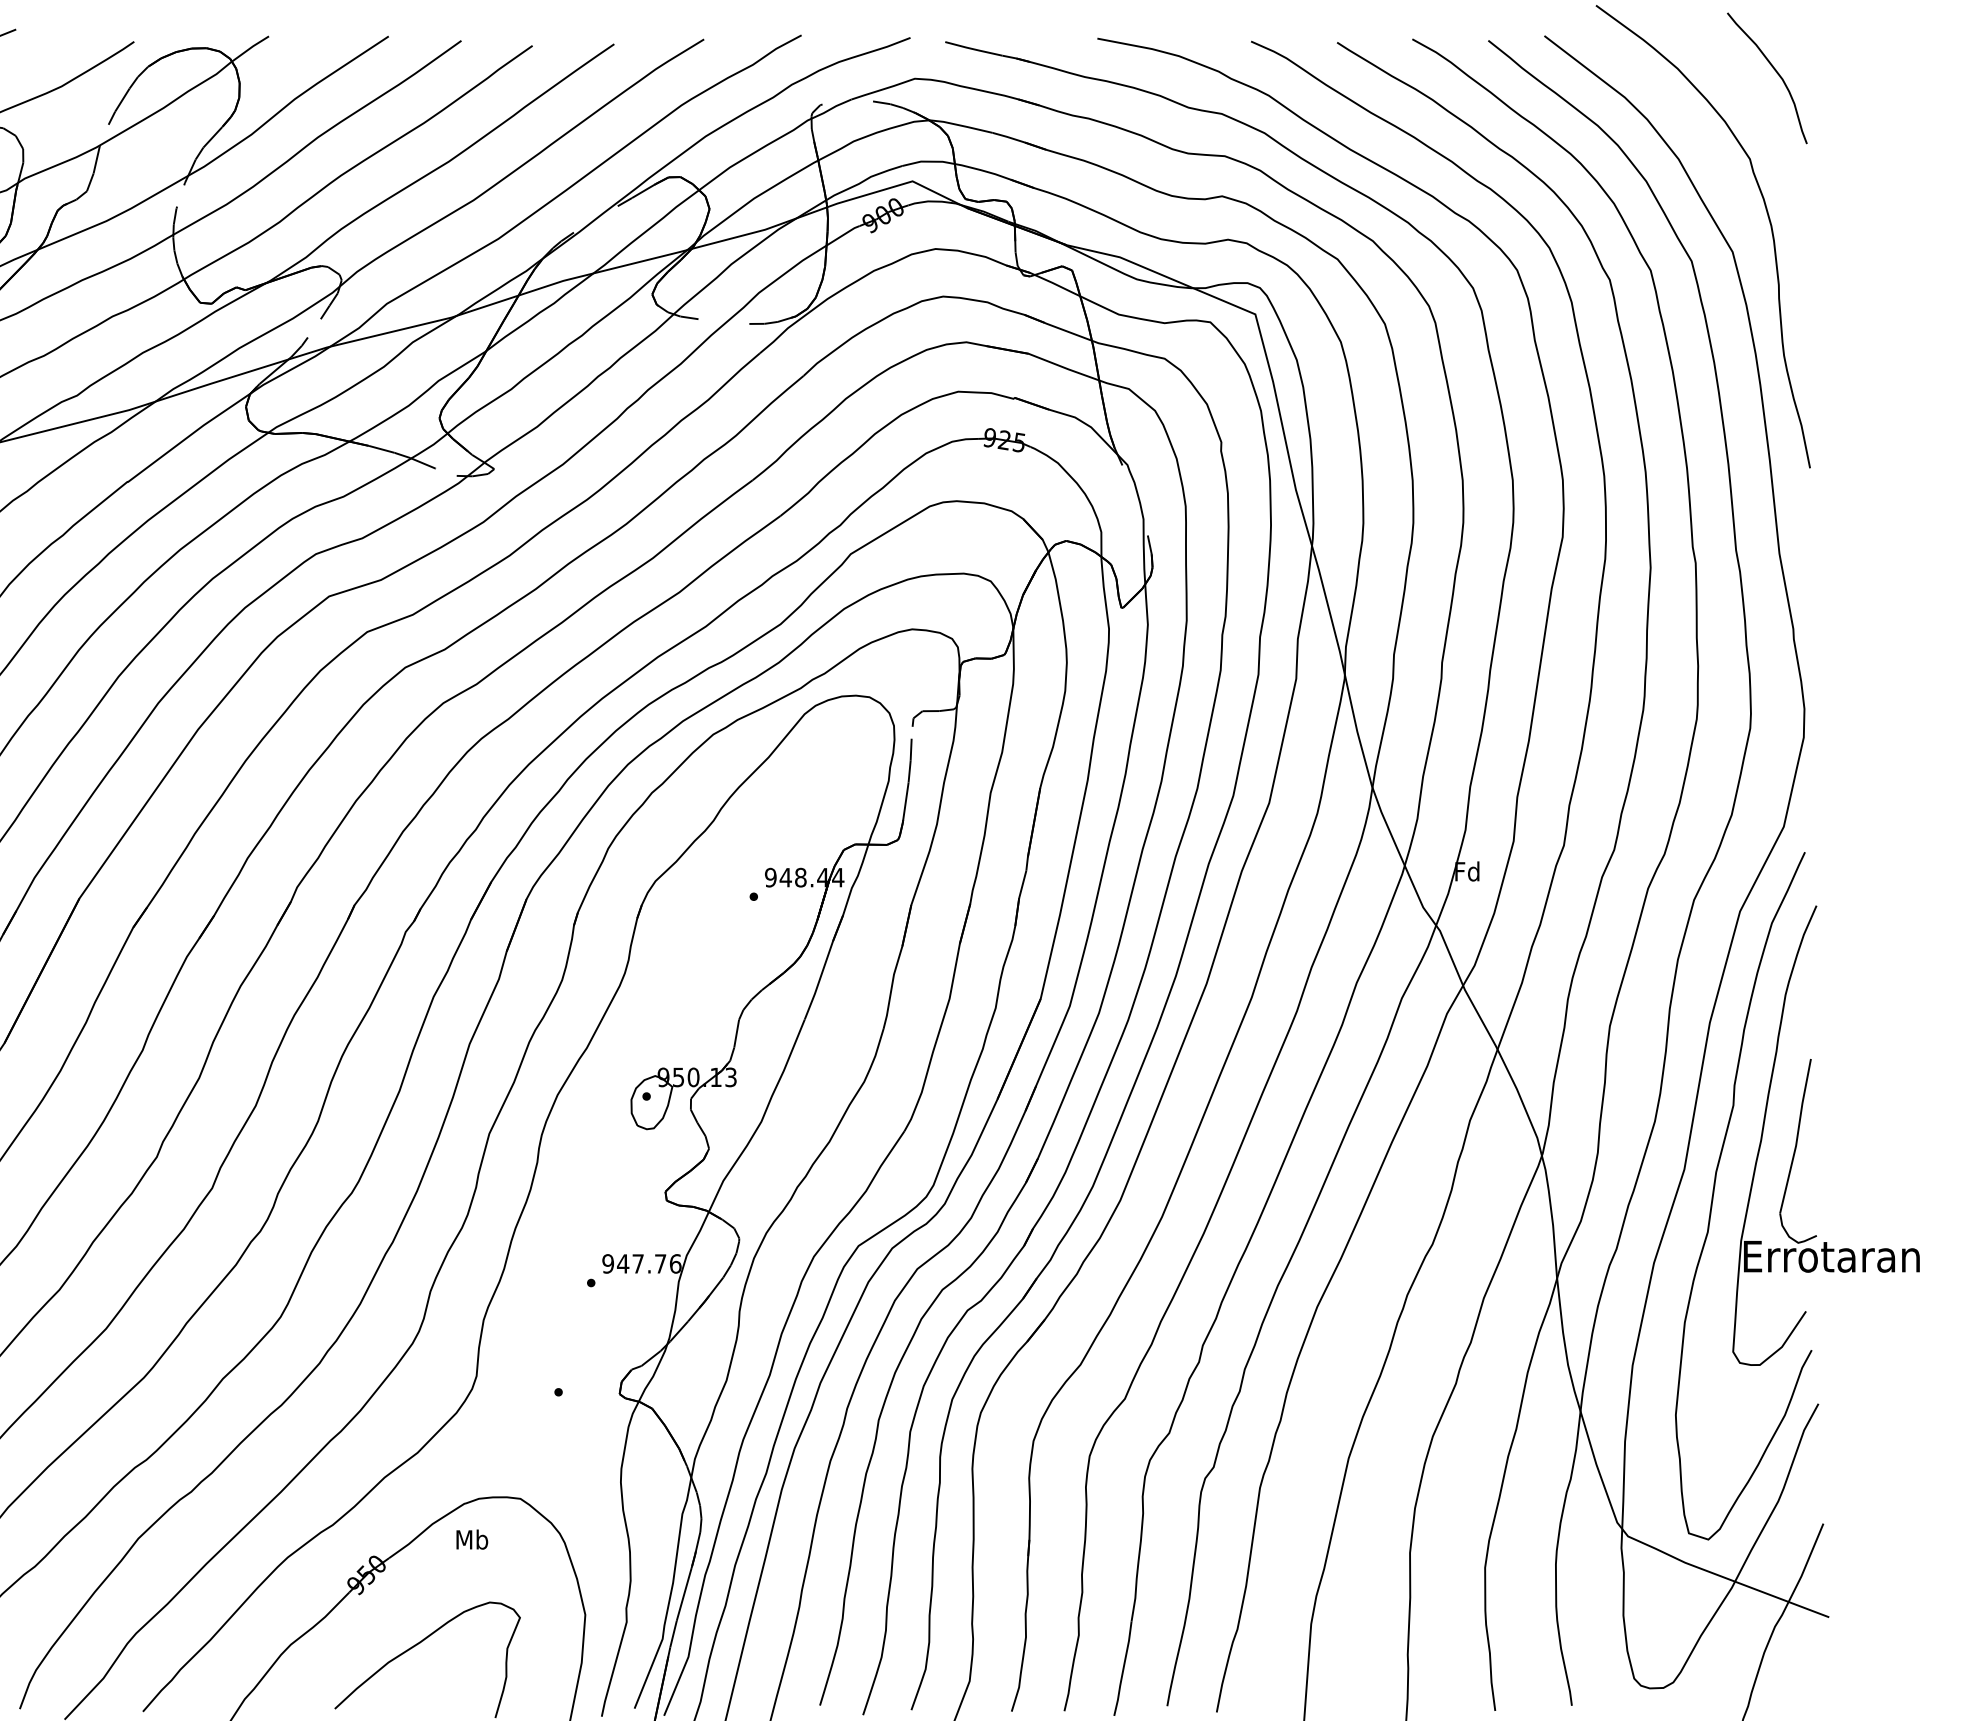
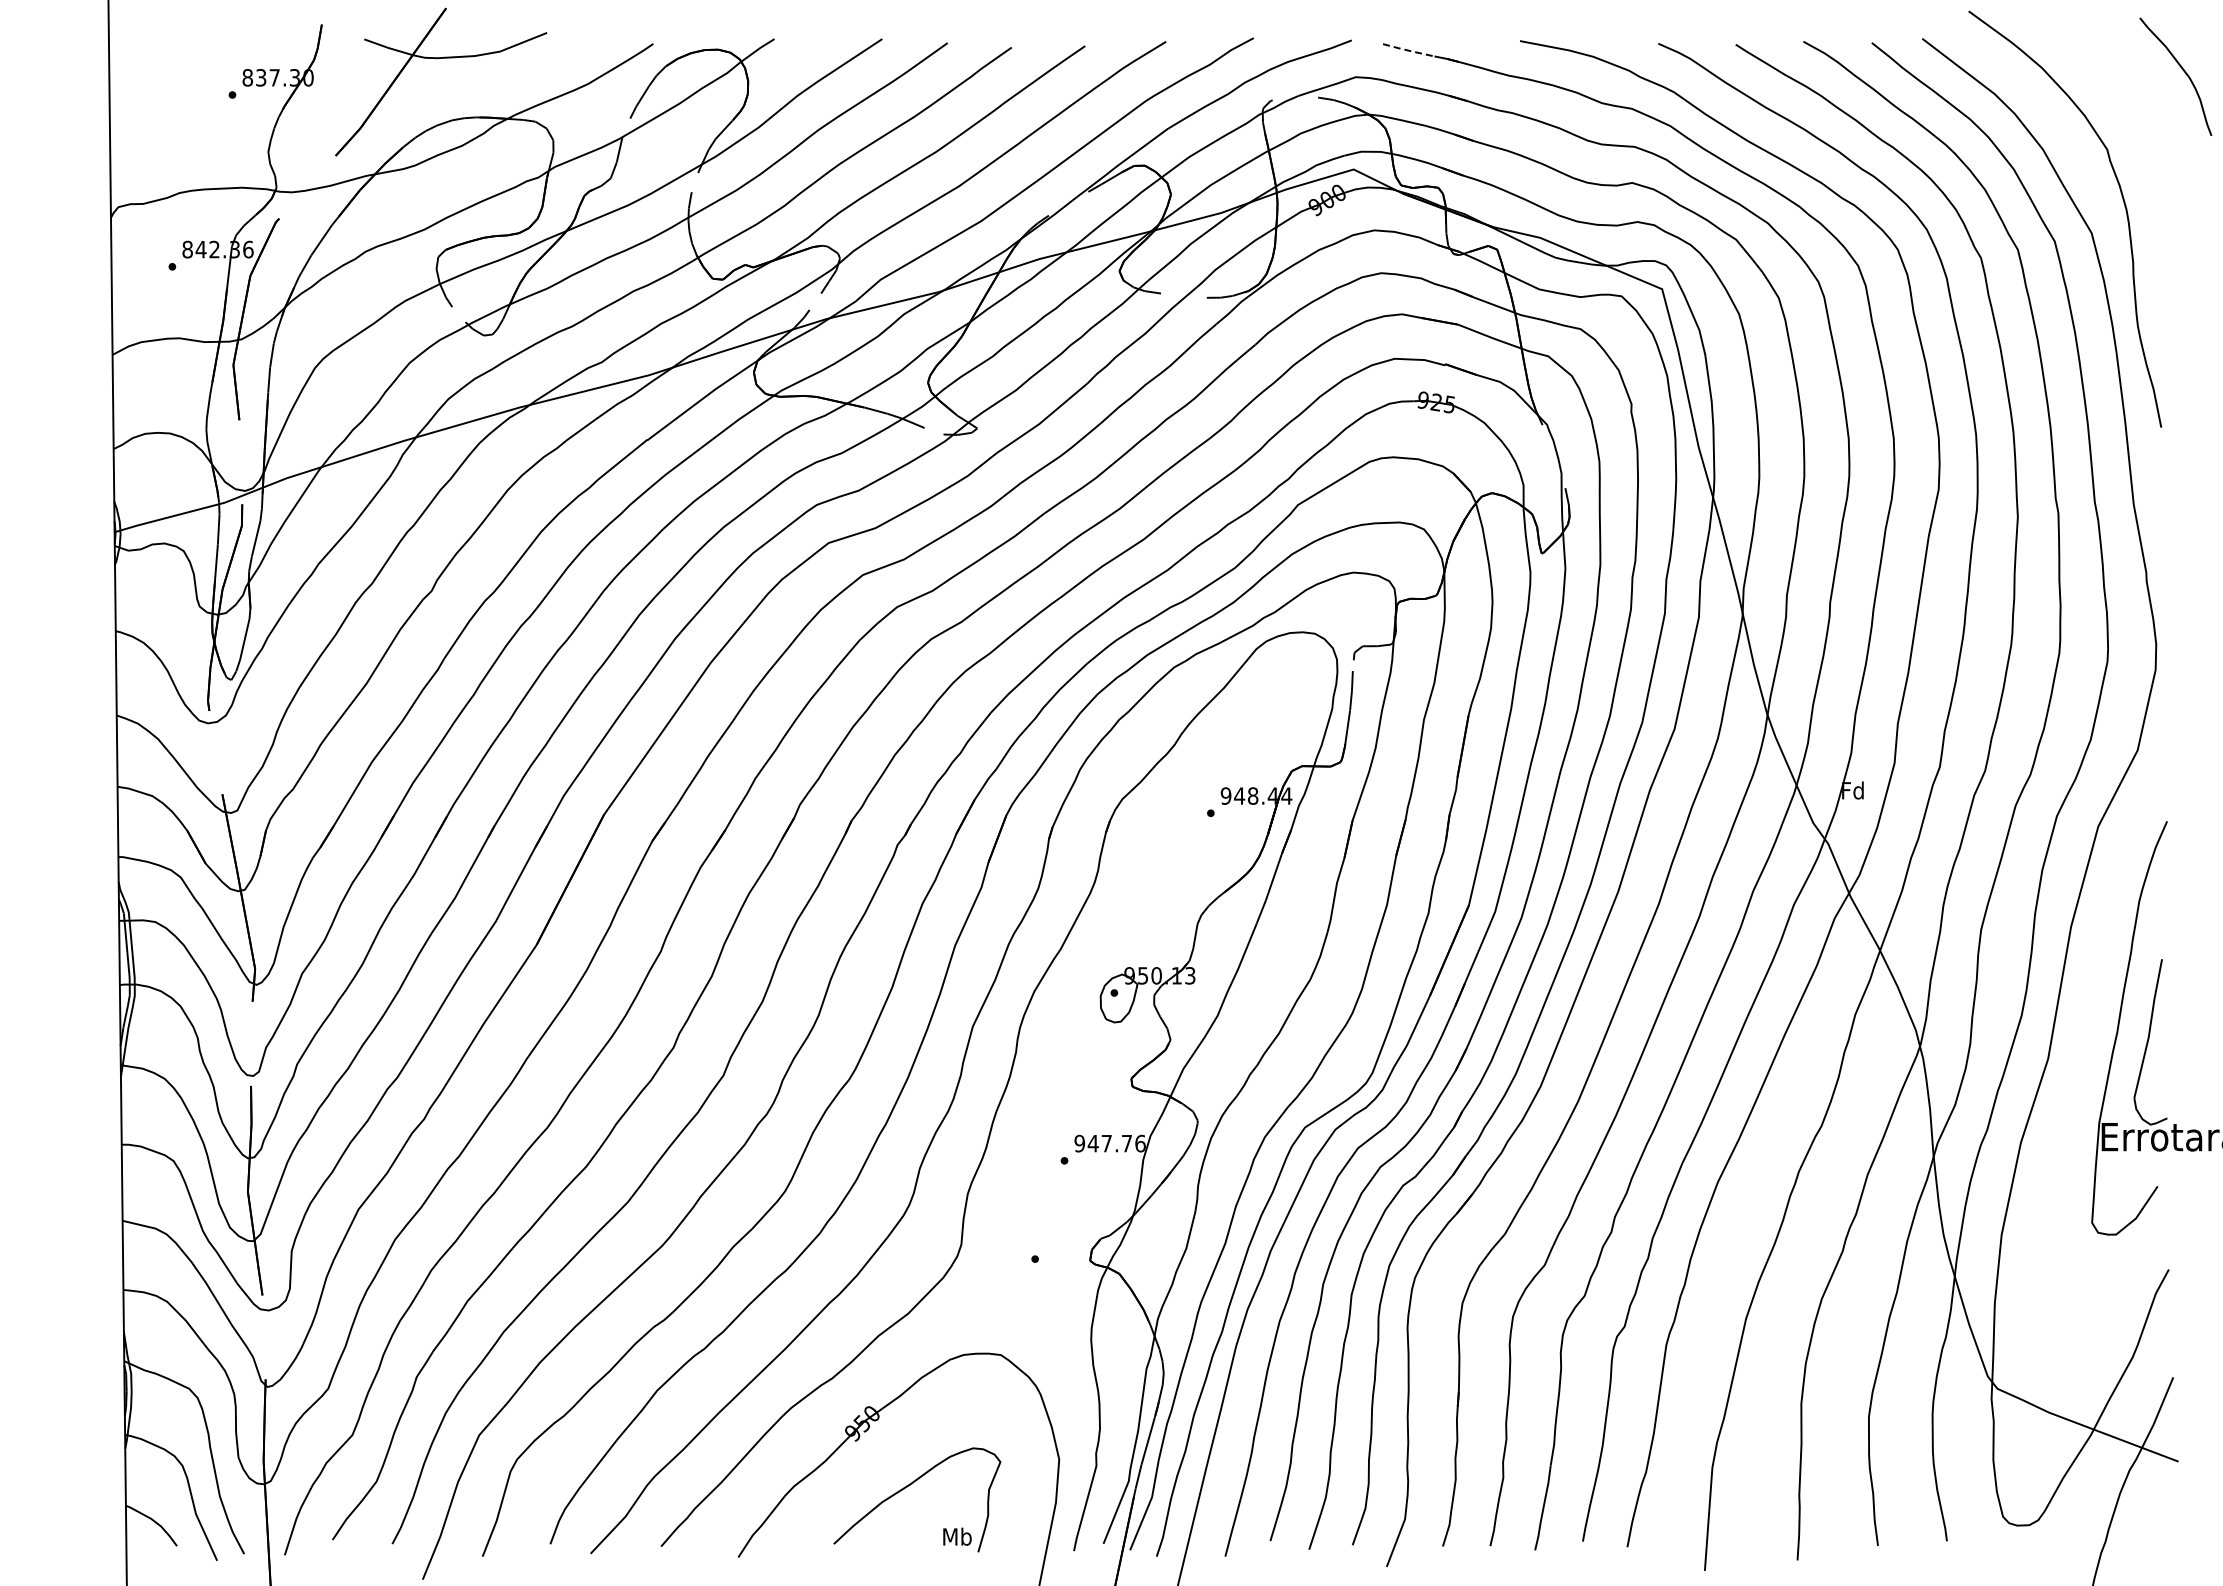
line: (973, 49) -> (1408, 50), solid -> dashed
curve: (1774, 71) -> (2182, 70), moved
curve: (1714, 1192) -> (2075, 1079), removed
text: (472, 1539) -> (957, 1536), moved

